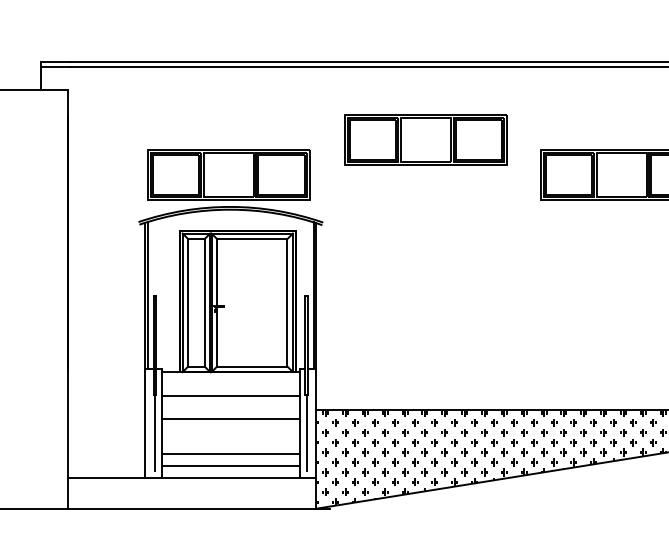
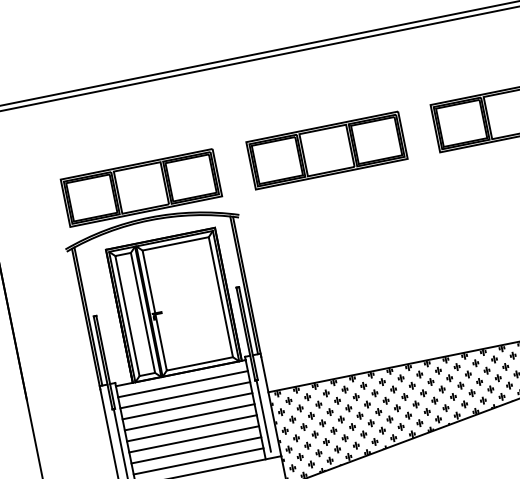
part: (425, 139) -> (326, 150), moved
line: (230, 383) -> (182, 383), added
line: (230, 407) -> (187, 406), added
line: (230, 430) -> (191, 428), added
line: (230, 442) -> (193, 439), added

